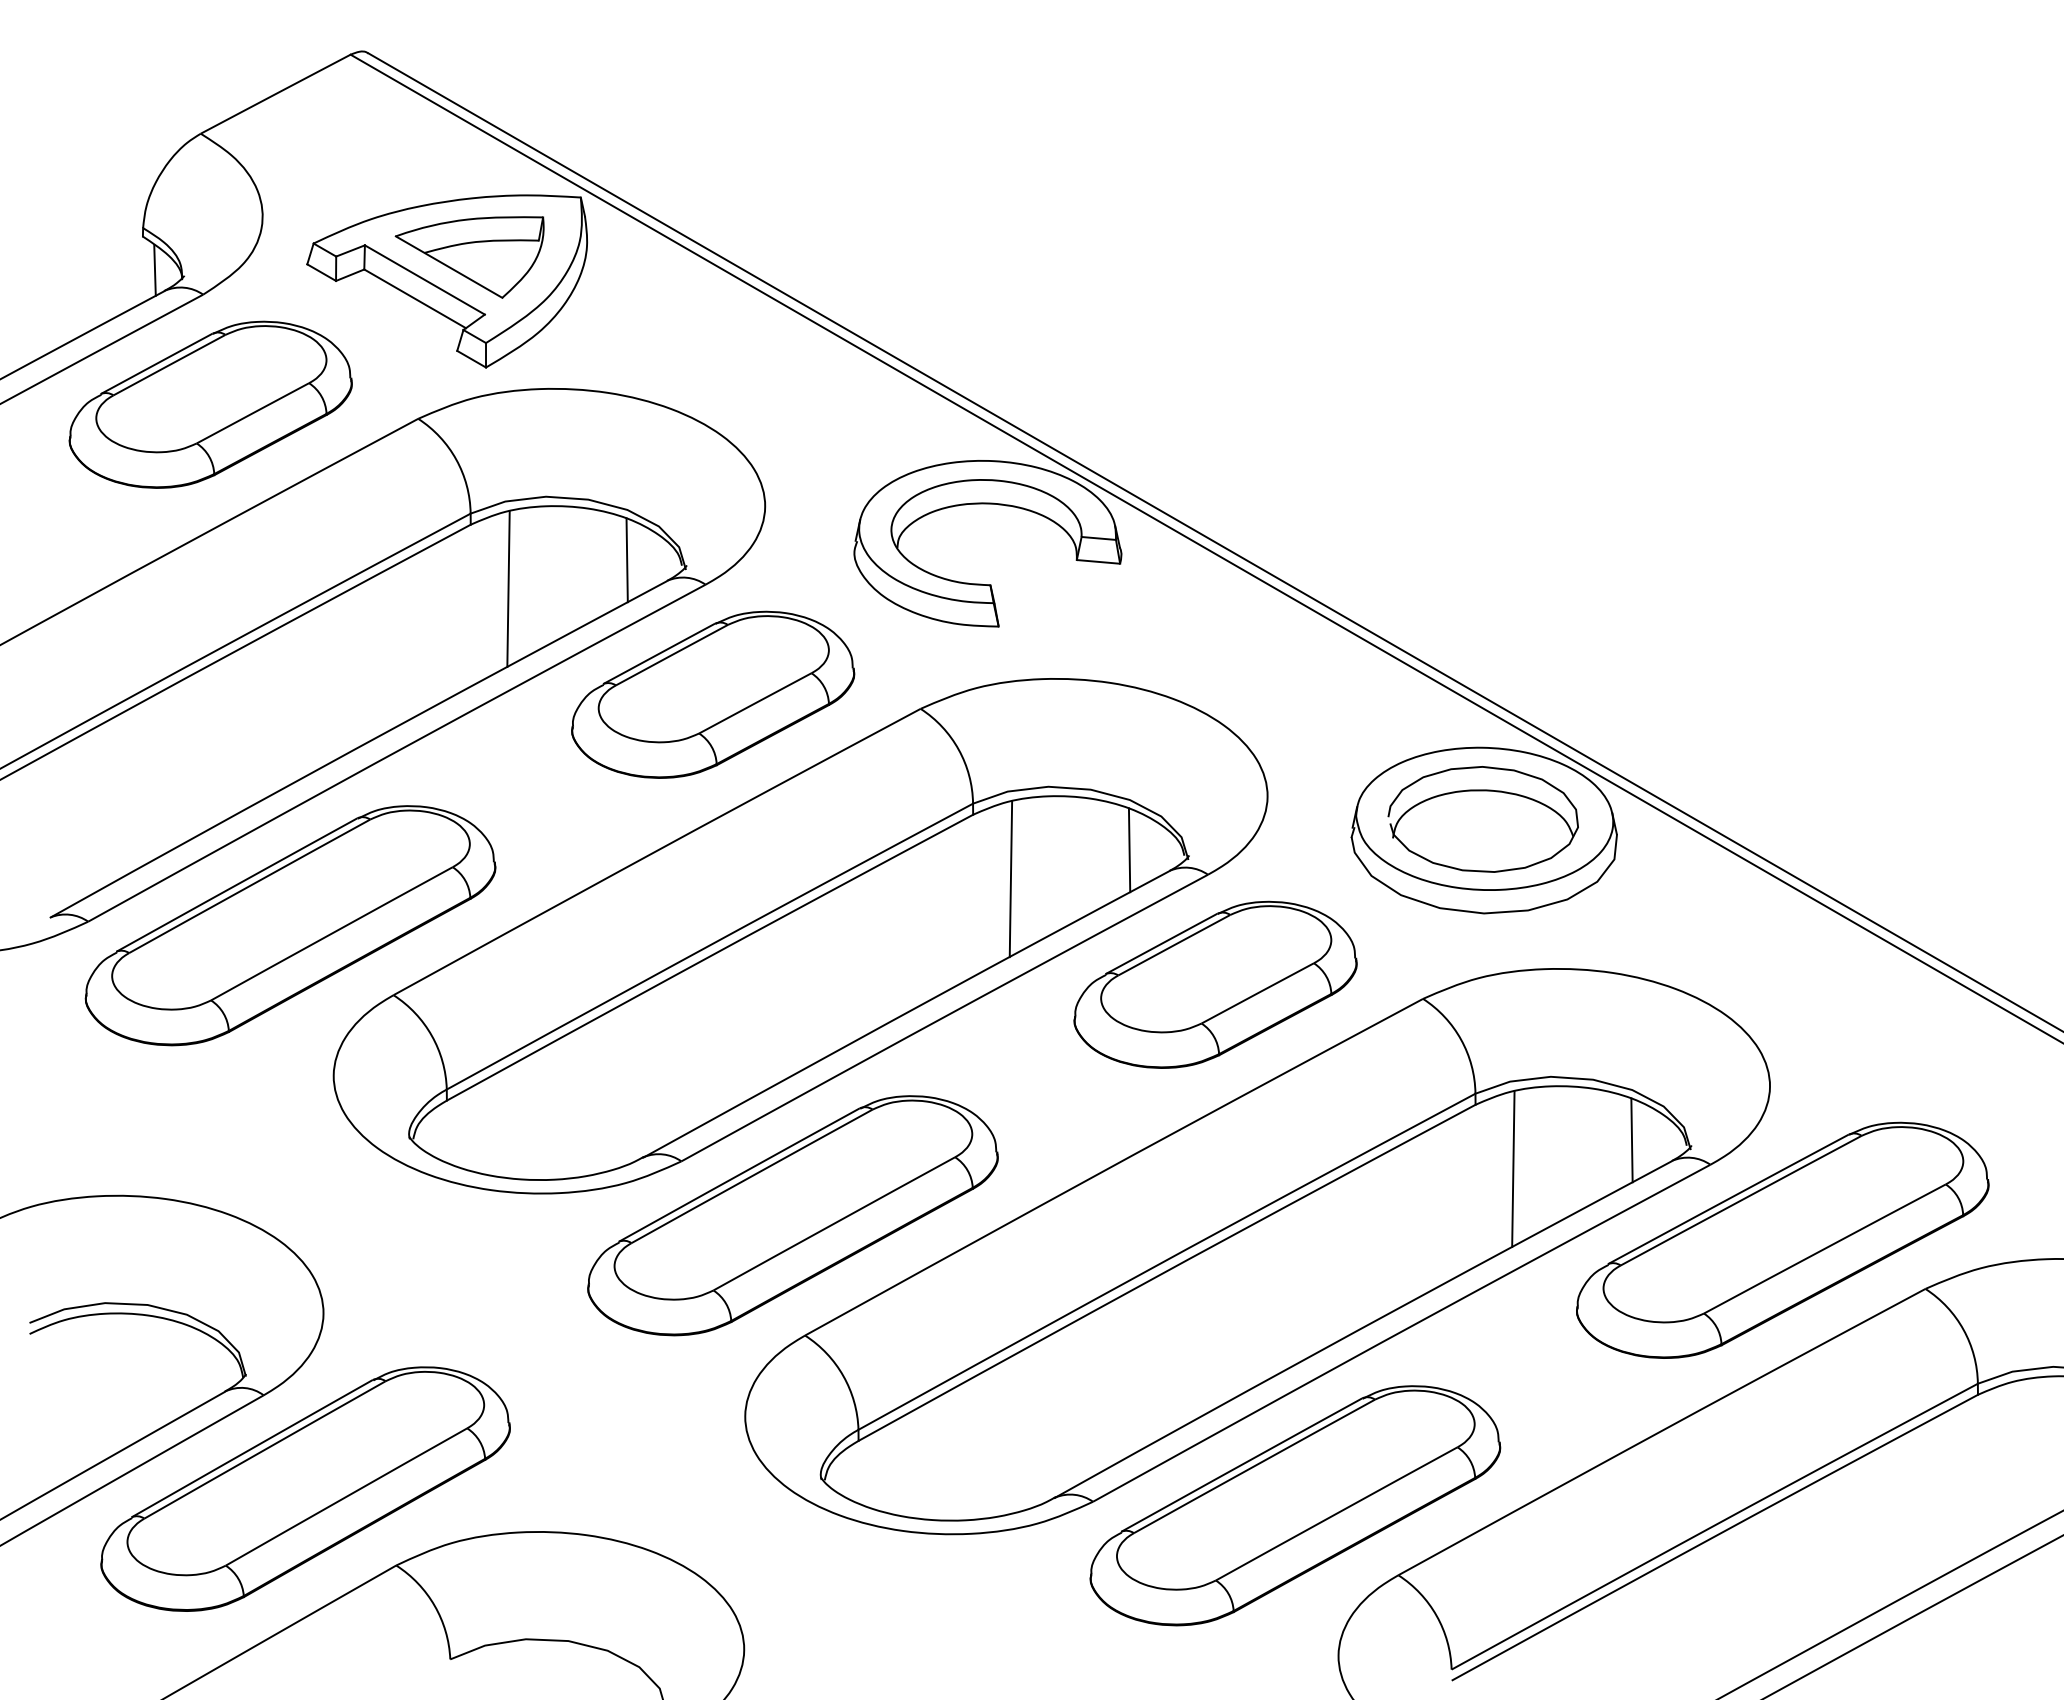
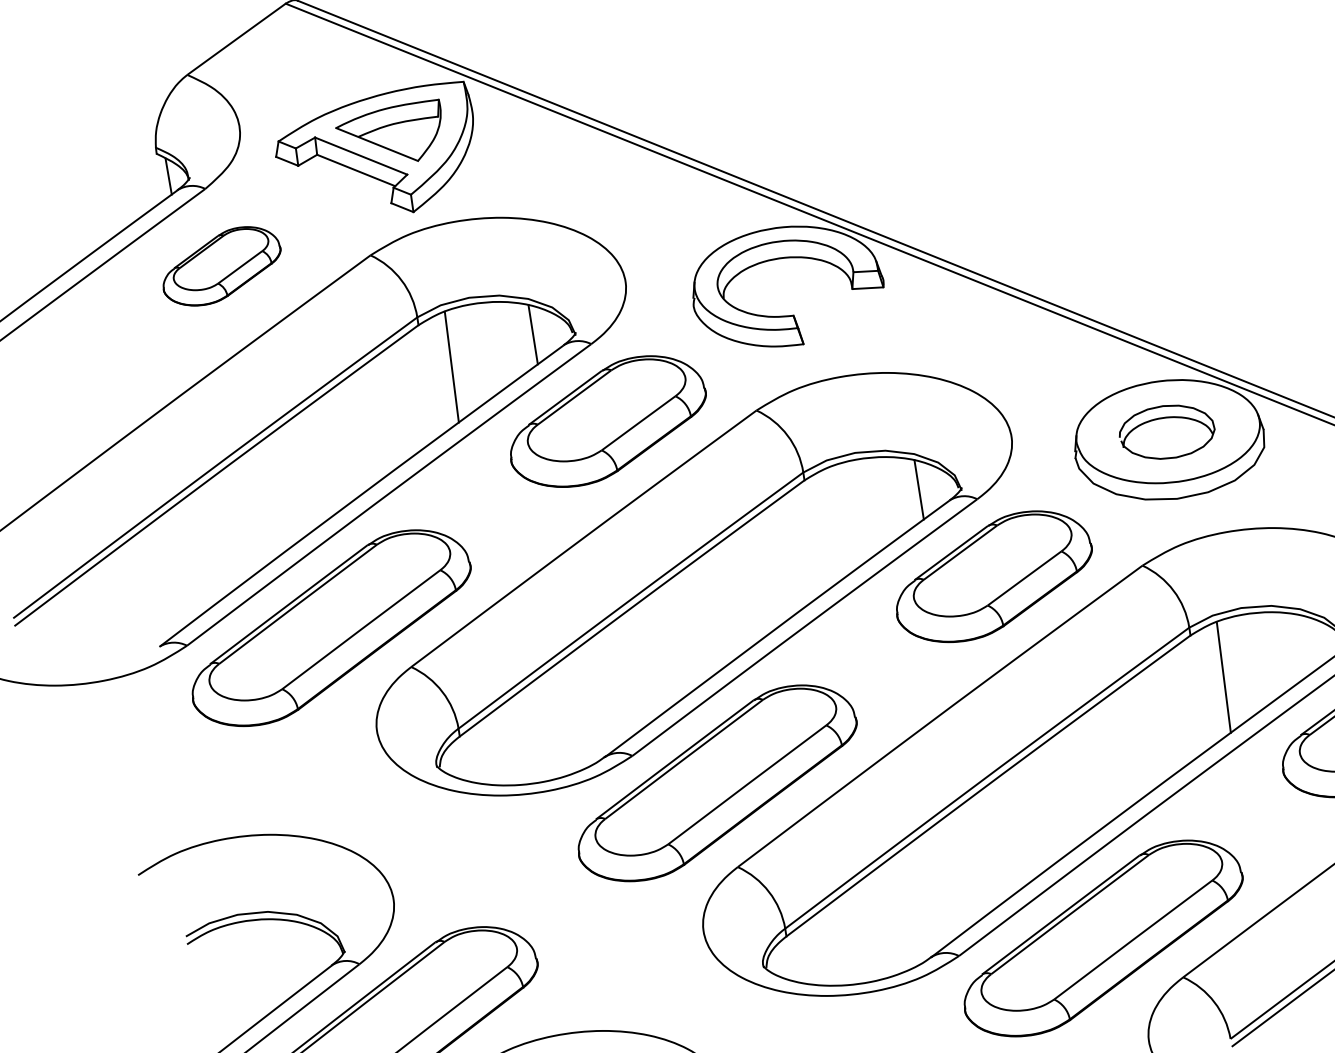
part: (210, 404) -> (221, 266), size x0.6
part: (1482, 819) -> (1166, 432), size x0.7
line: (1010, 879) -> (837, 522), removed
line: (1631, 1140) -> (1304, 645), removed

